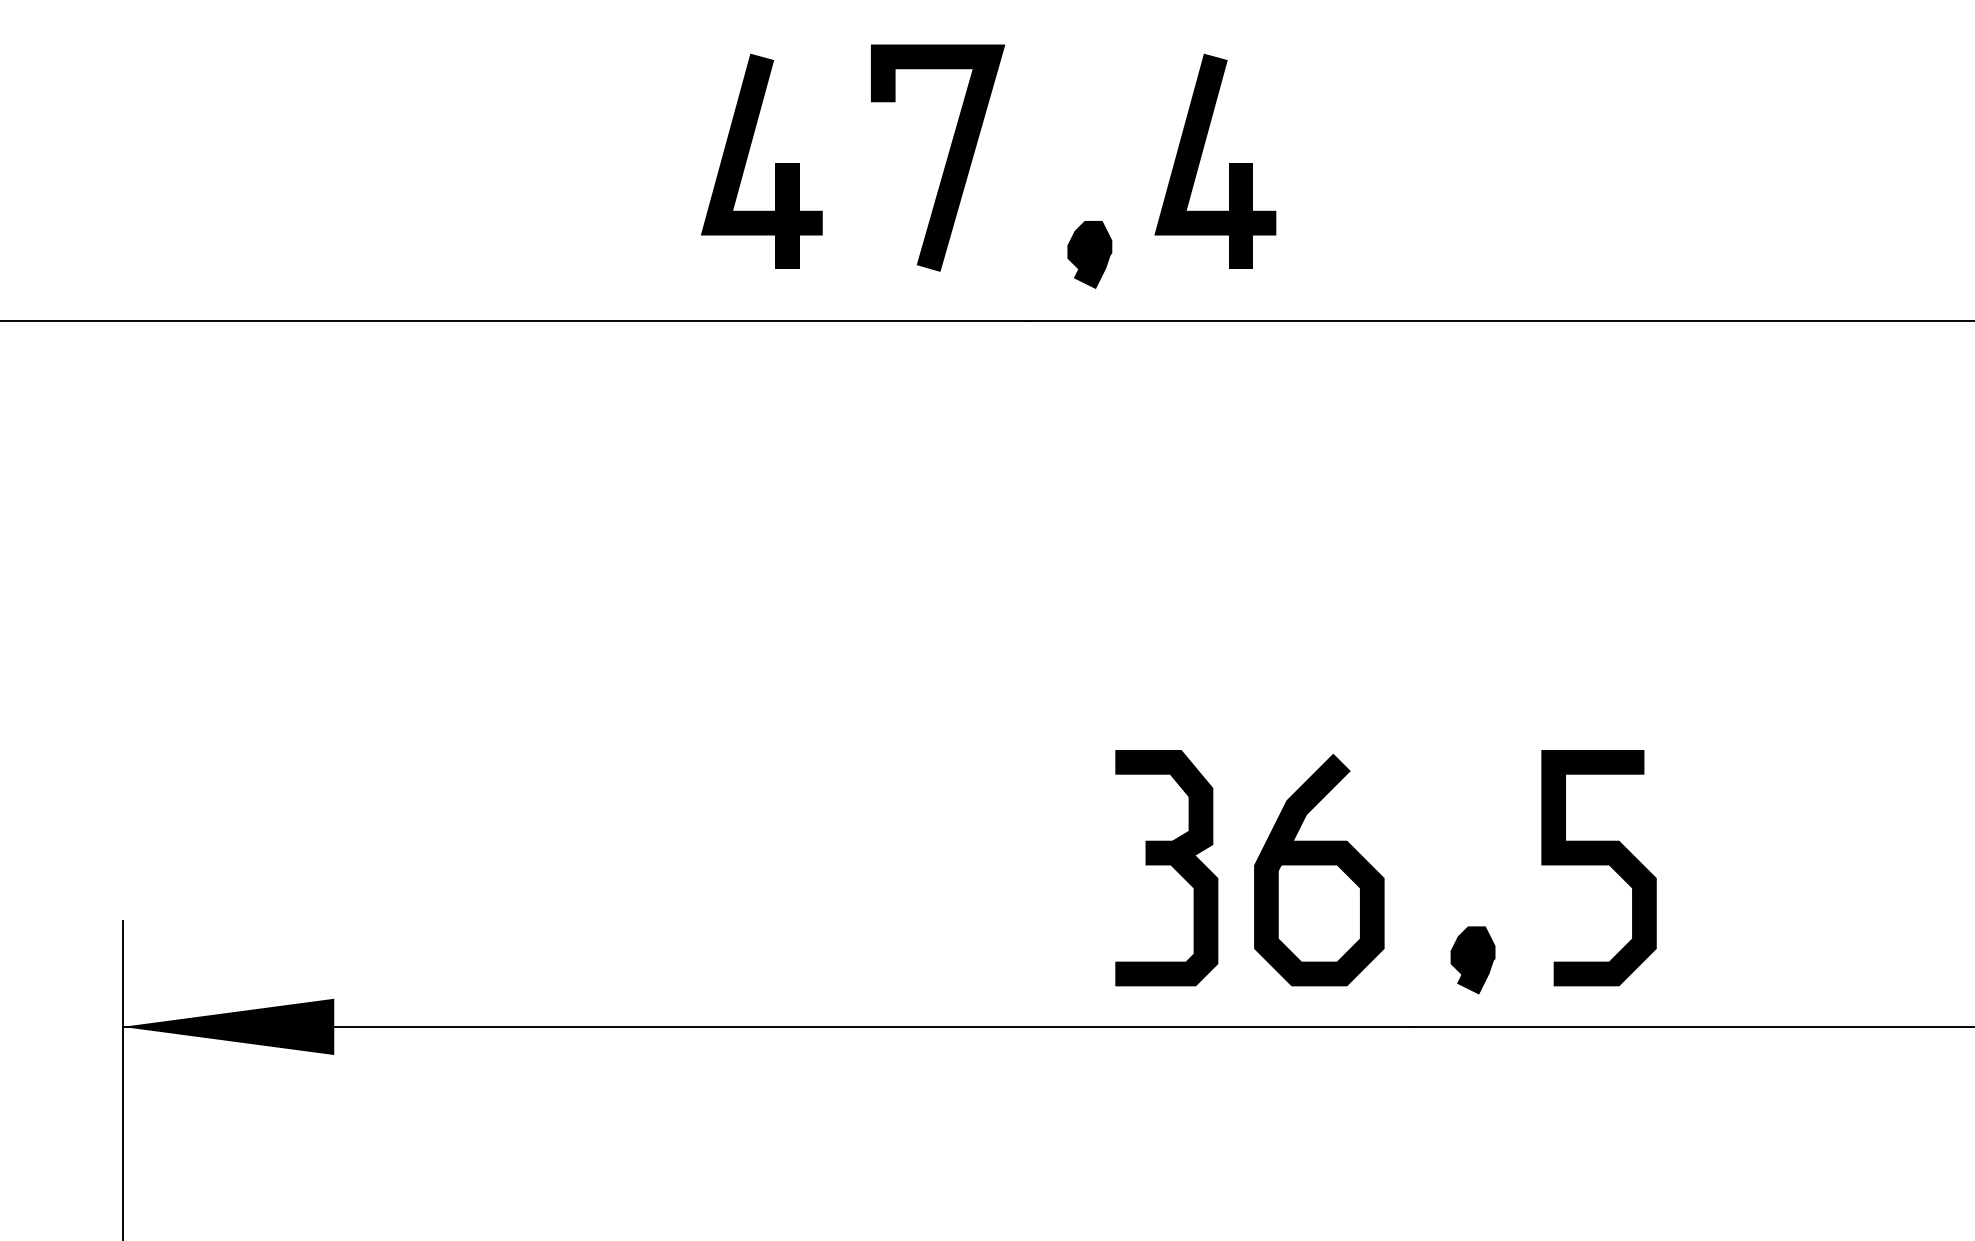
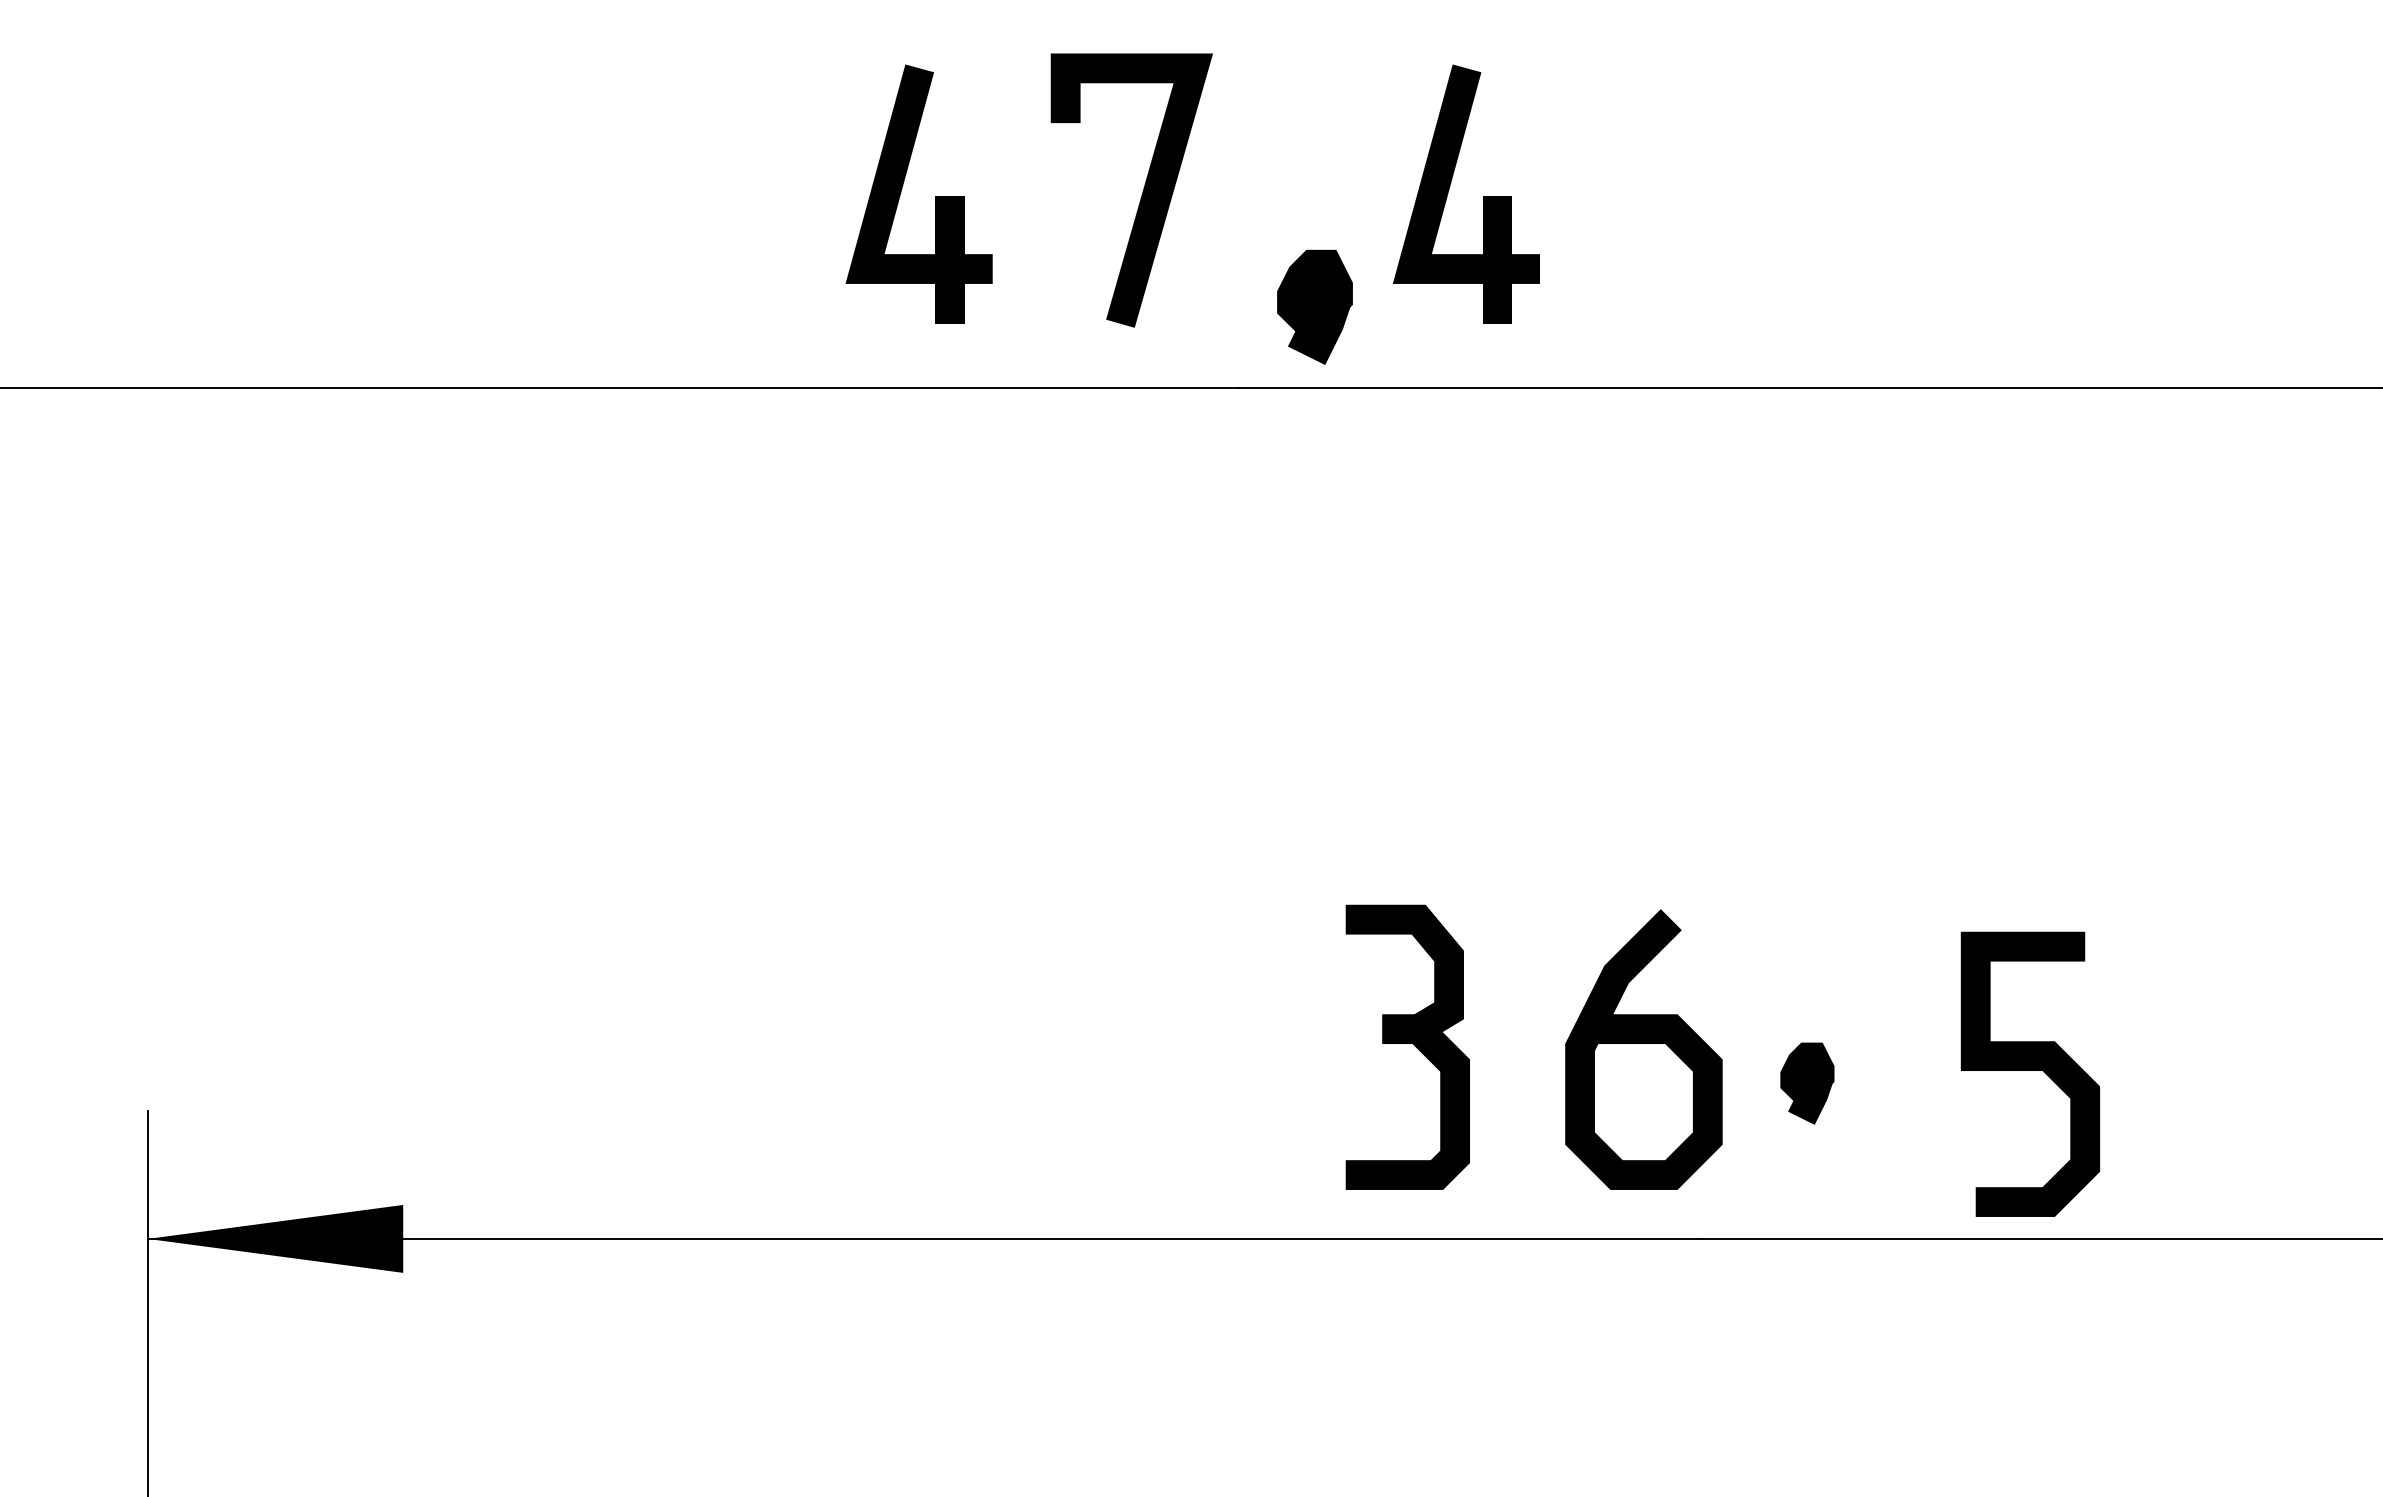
part: (1089, 255) -> (1314, 307), size x1.4
curve: (1318, 864) -> (1643, 1043), moved
curve: (1599, 864) -> (2030, 1070), moved
part: (1473, 960) -> (1807, 1083), moved

